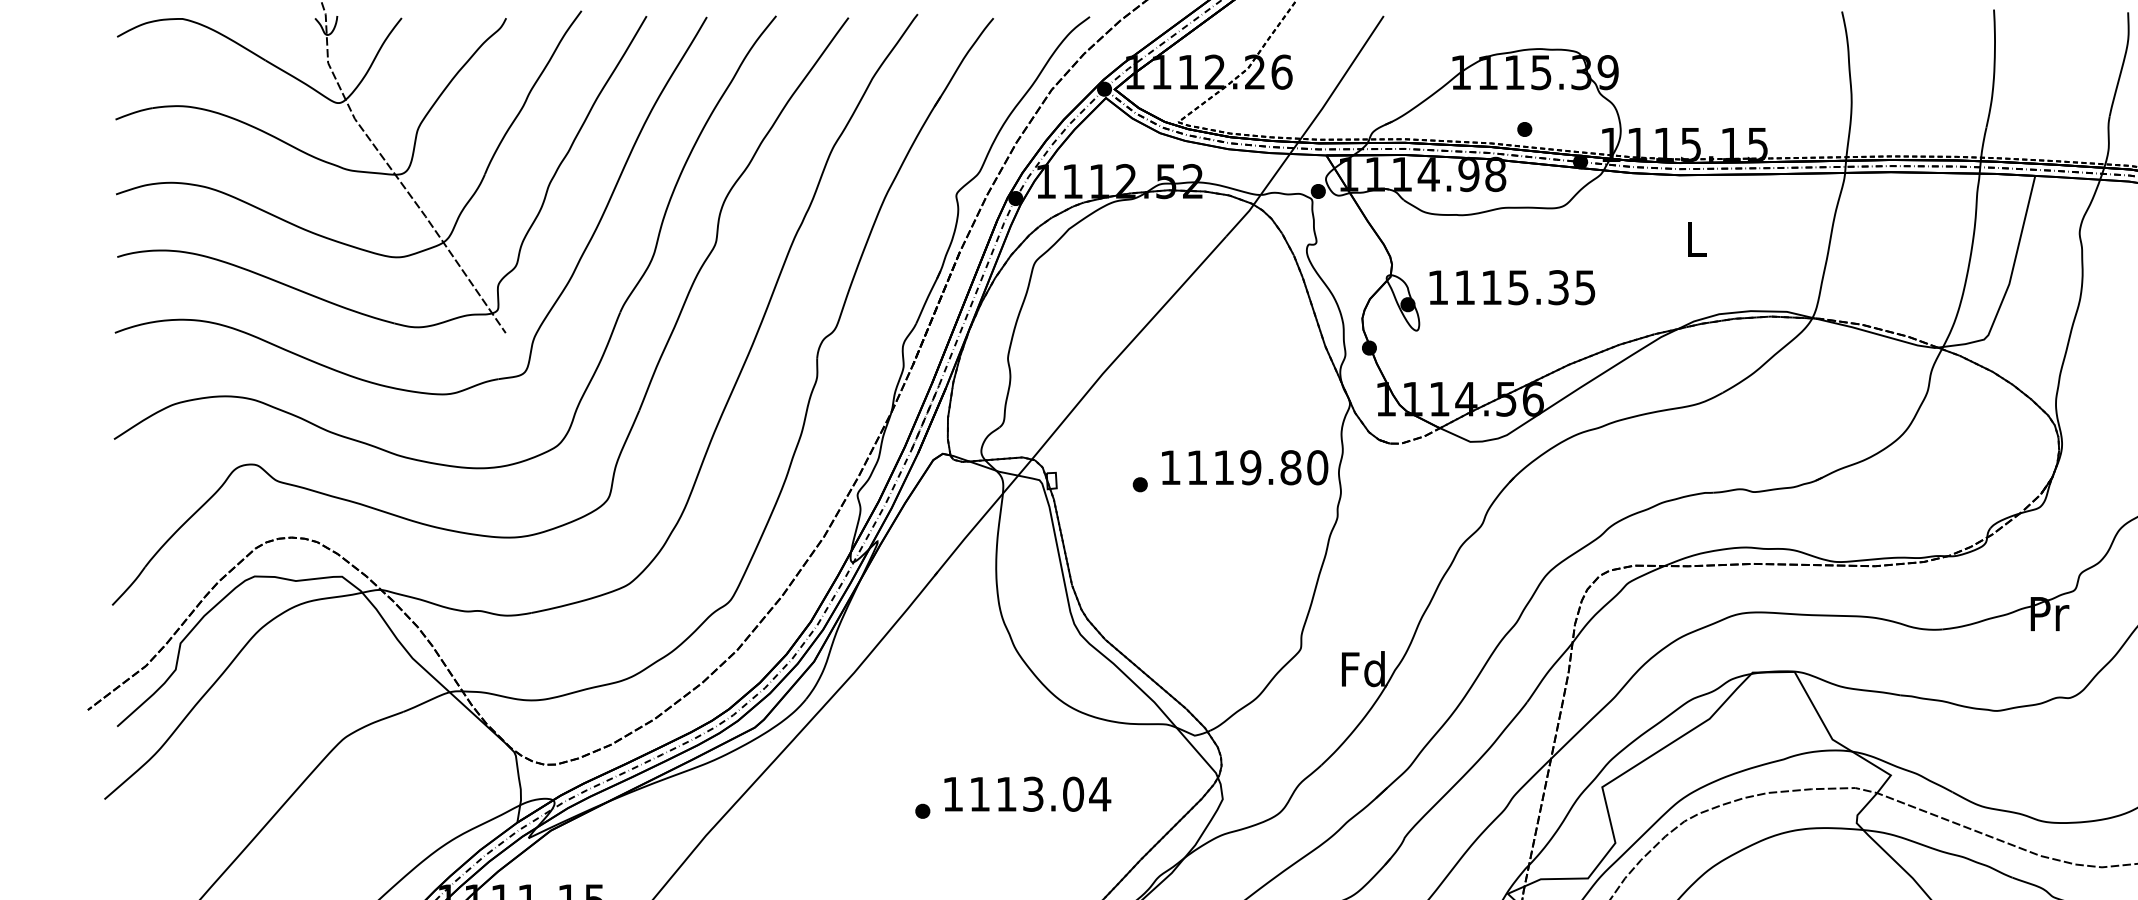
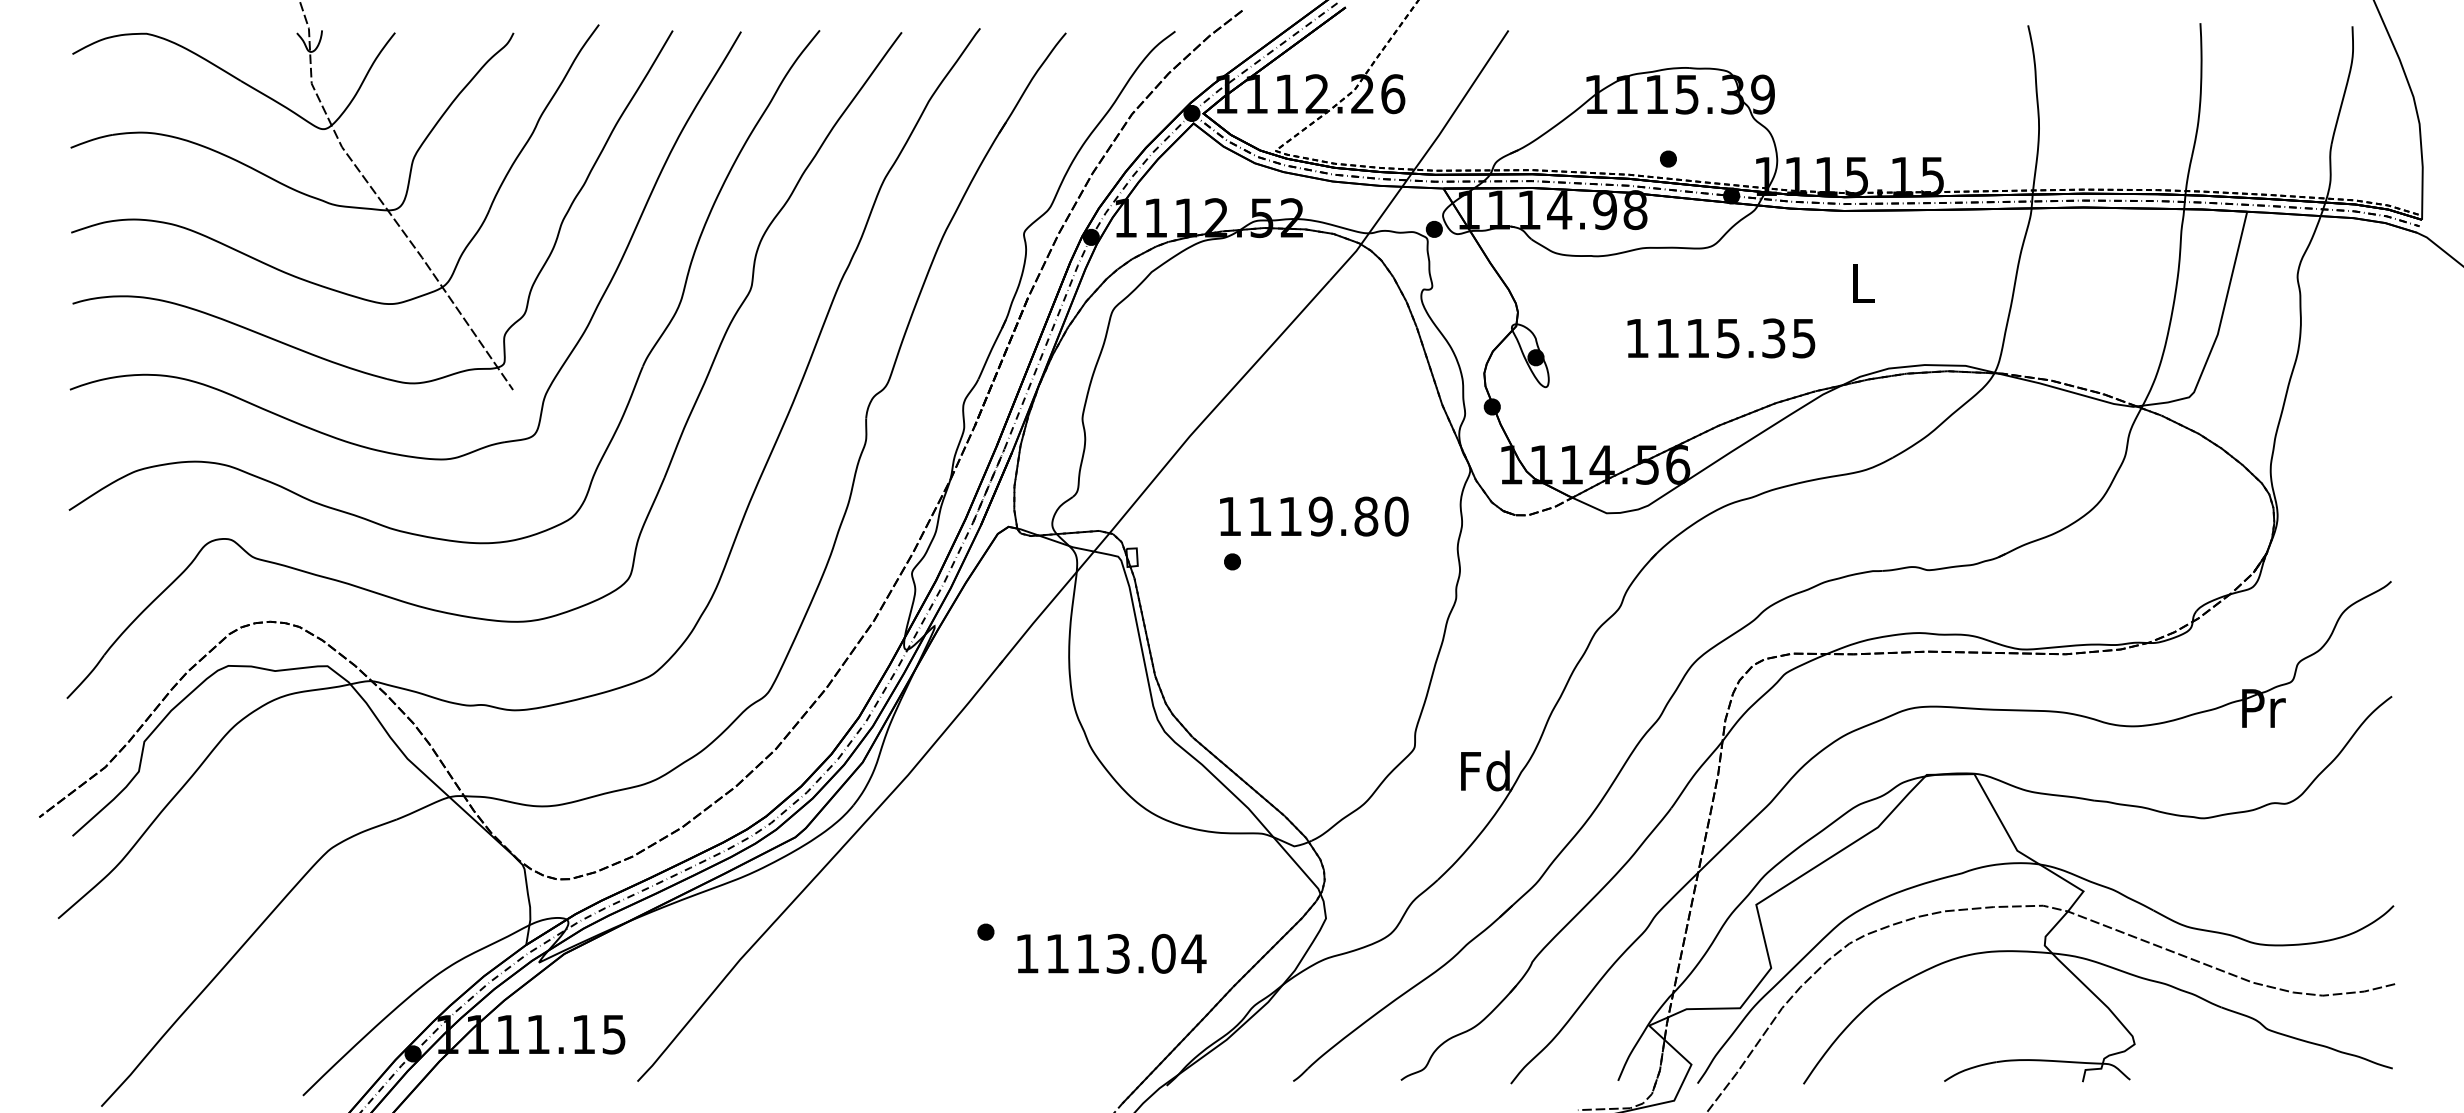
text: (1512, 287) -> (1721, 338), moved
text: (1245, 467) -> (1314, 516), moved
text: (1027, 793) -> (1111, 953), moved

